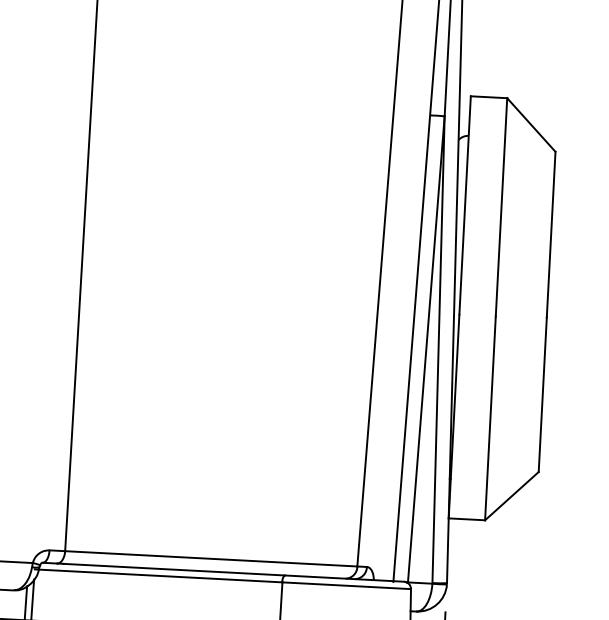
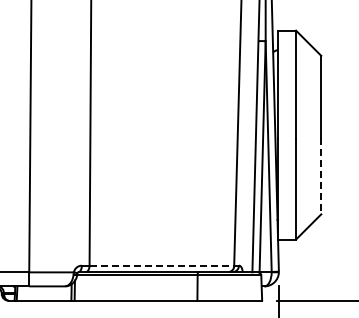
line: (543, 395) -> (321, 176), solid -> dashed
line: (212, 558) -> (162, 265), solid -> dashed

